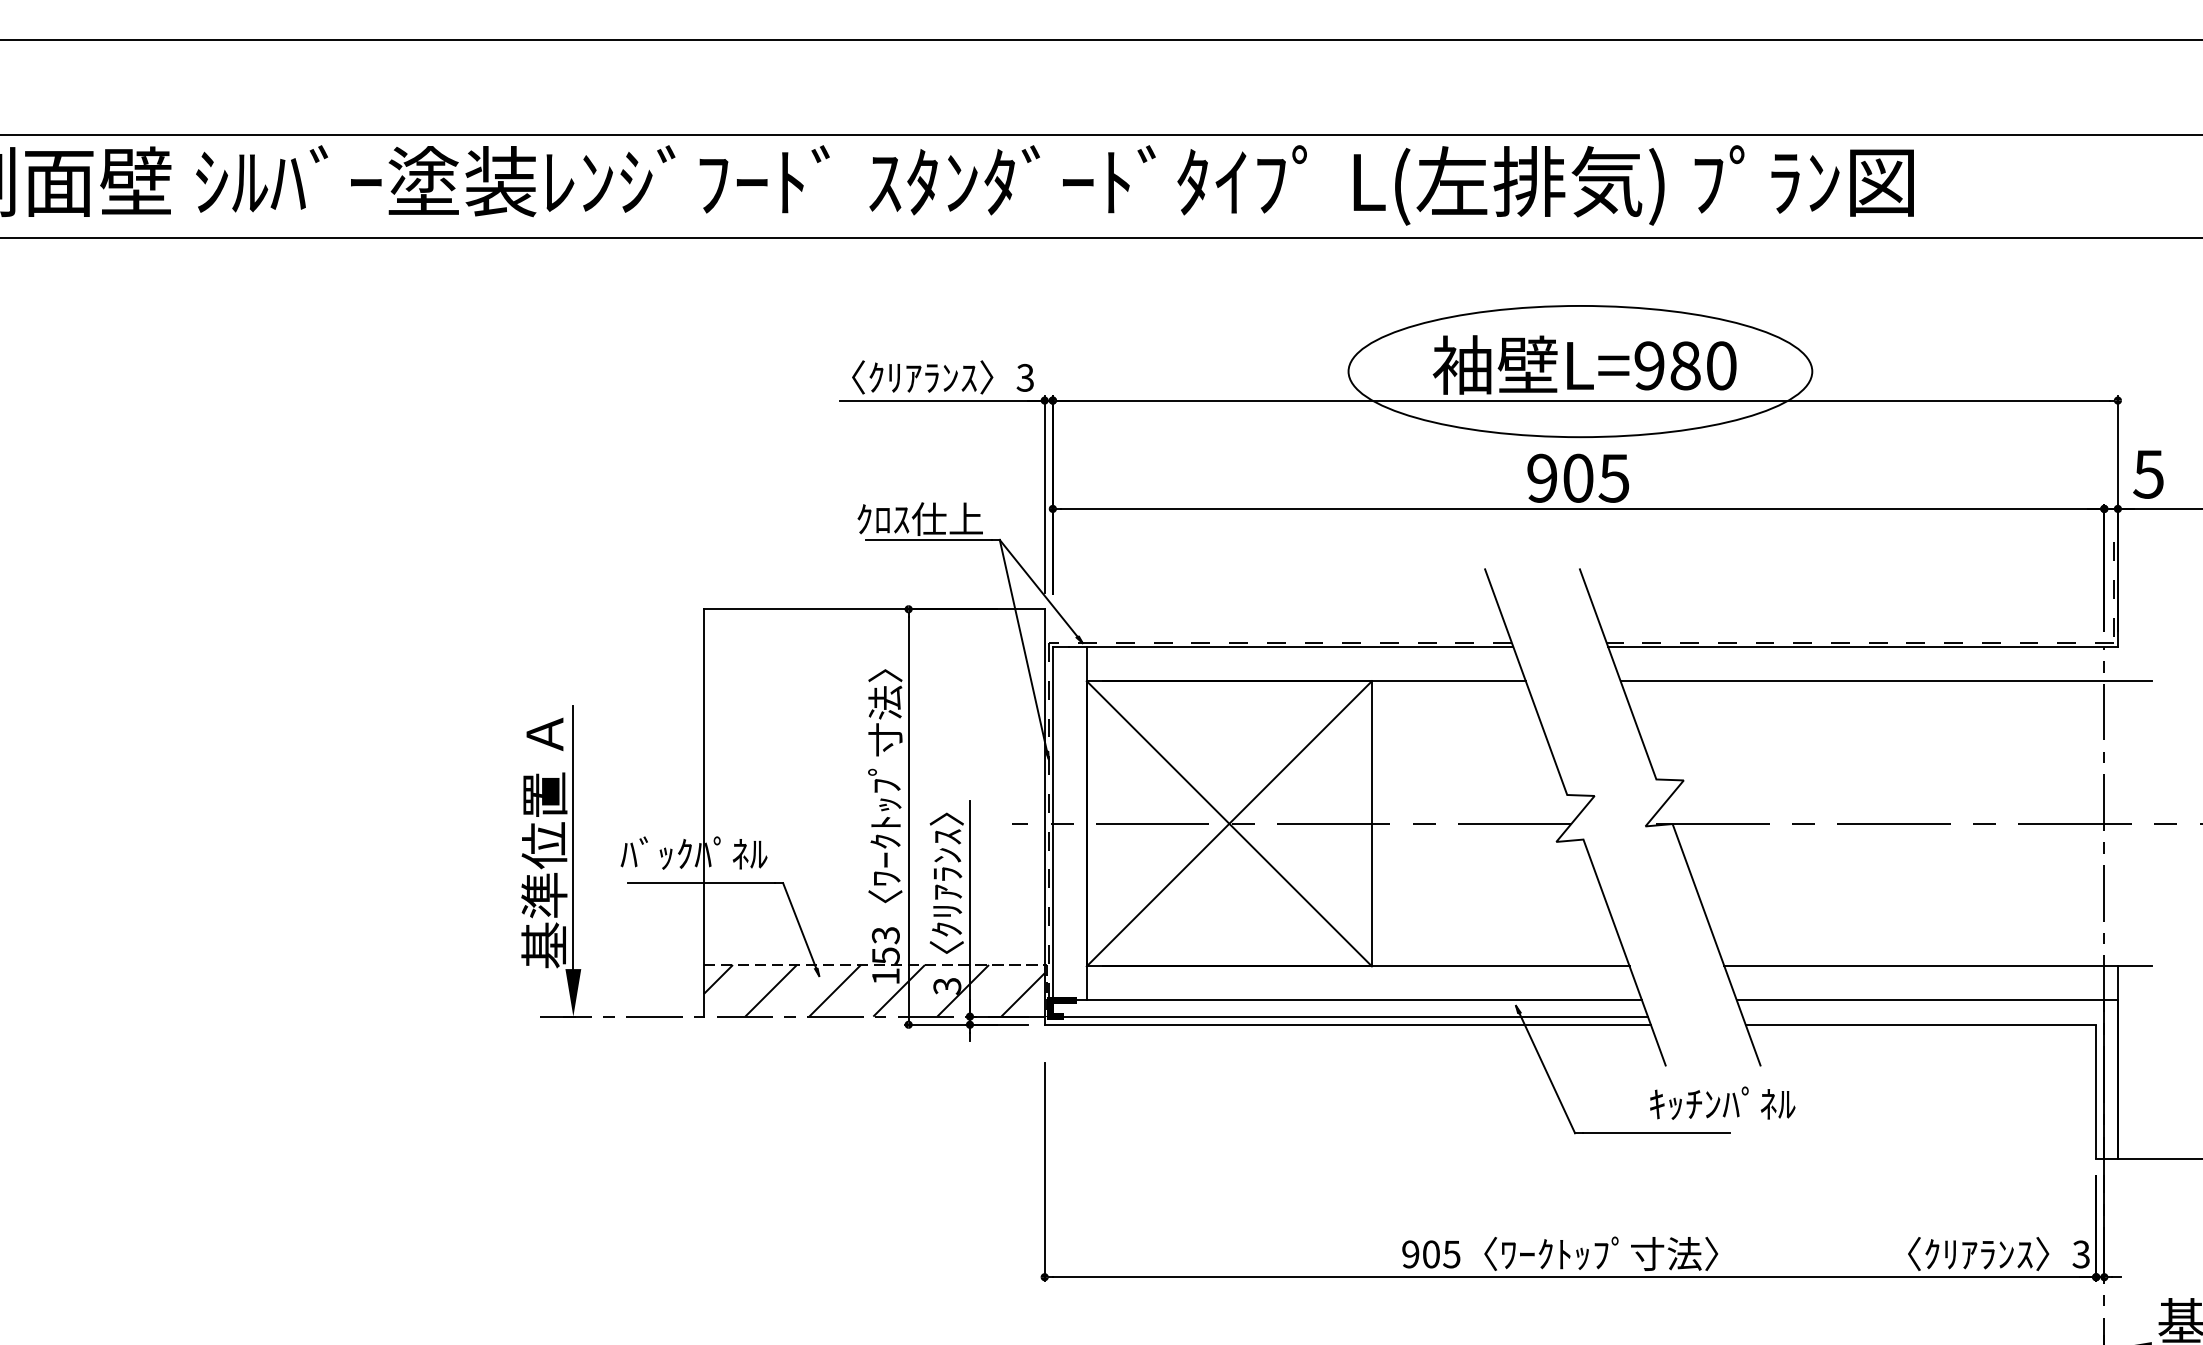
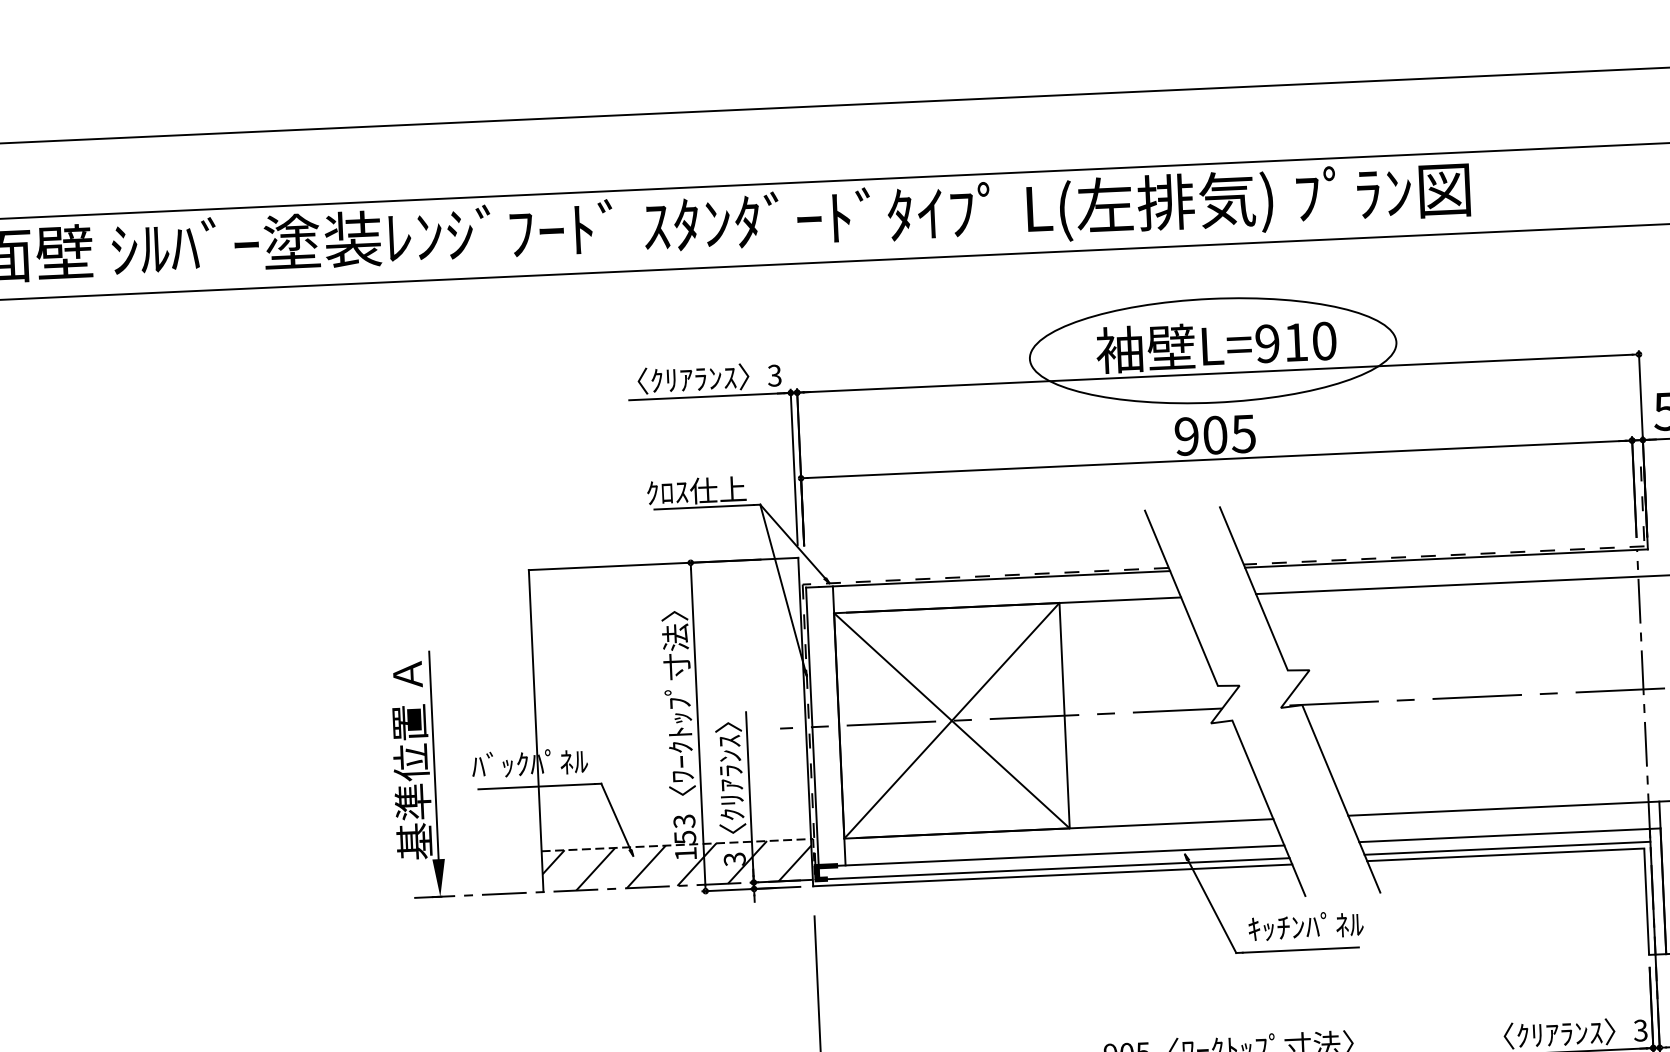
text: (1685, 365) -> (1295, 342), L=980 -> L=910
line: (1923, 1016) -> (1507, 848), added
text: (1722, 1102) -> (1305, 925), moved

